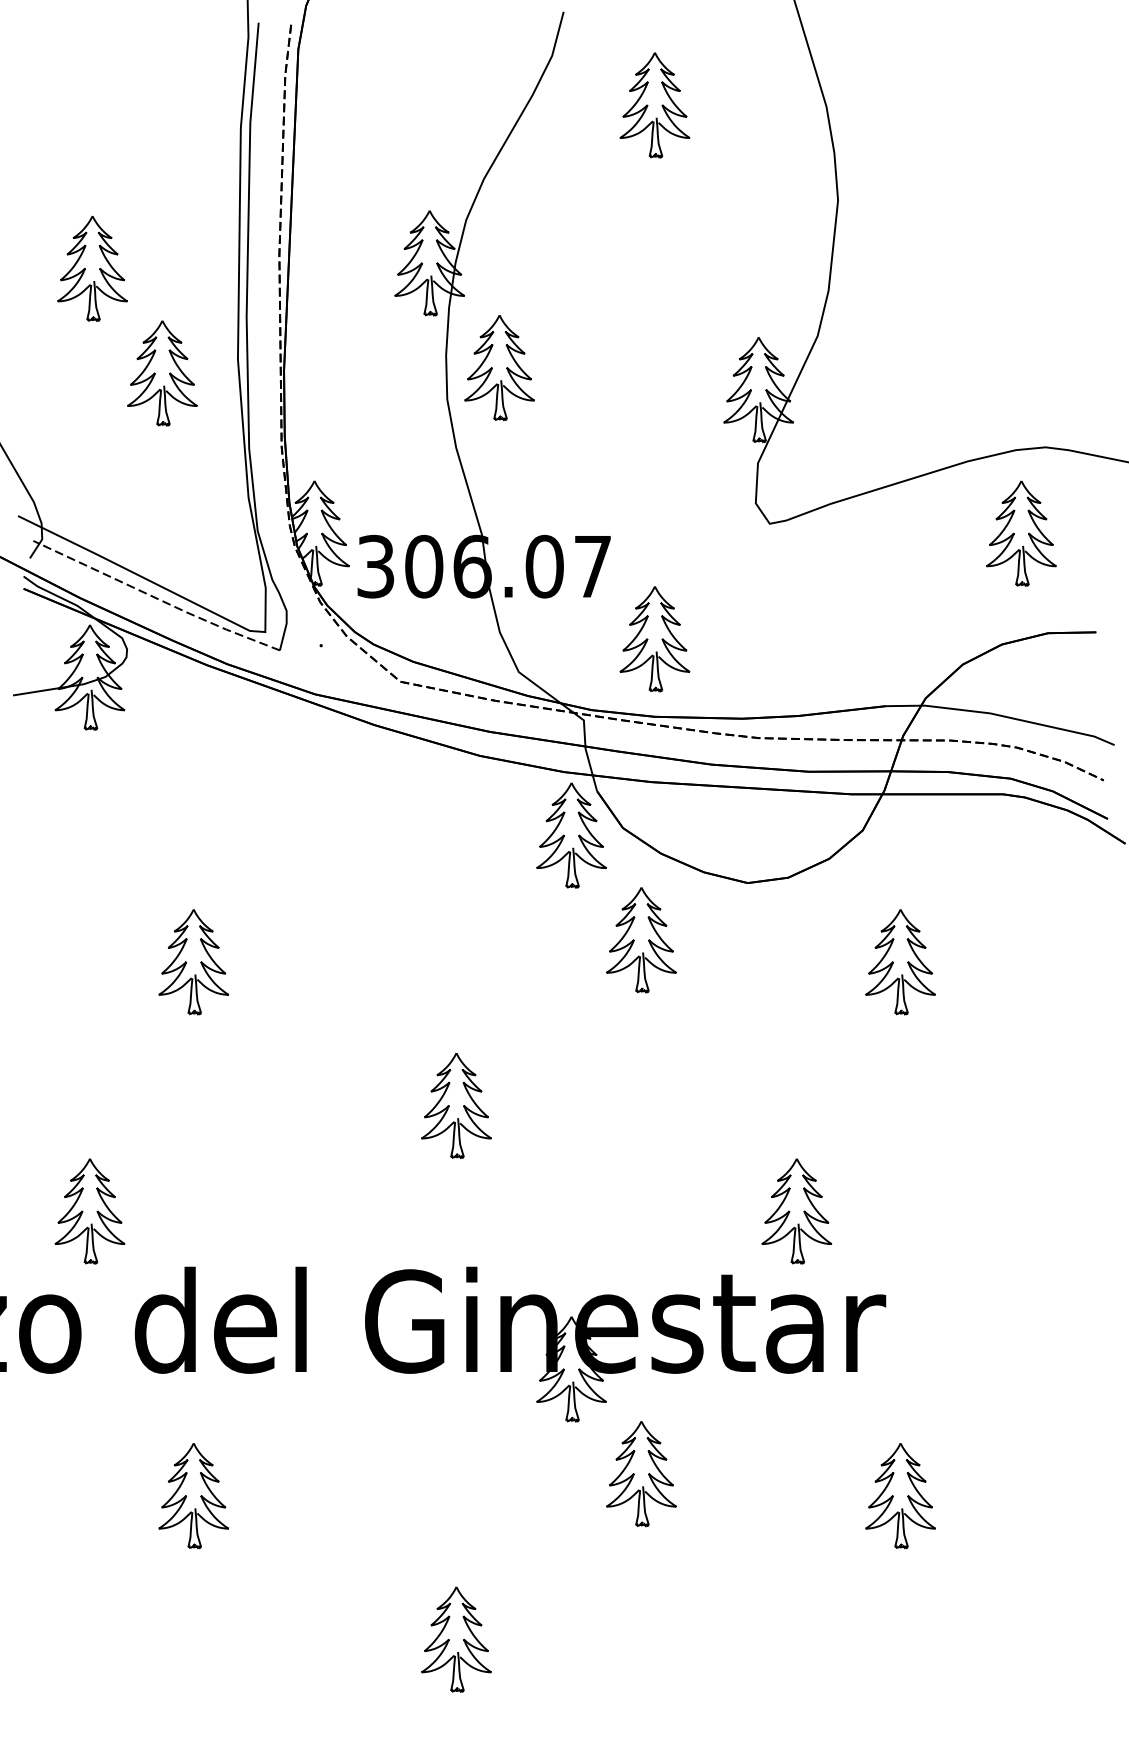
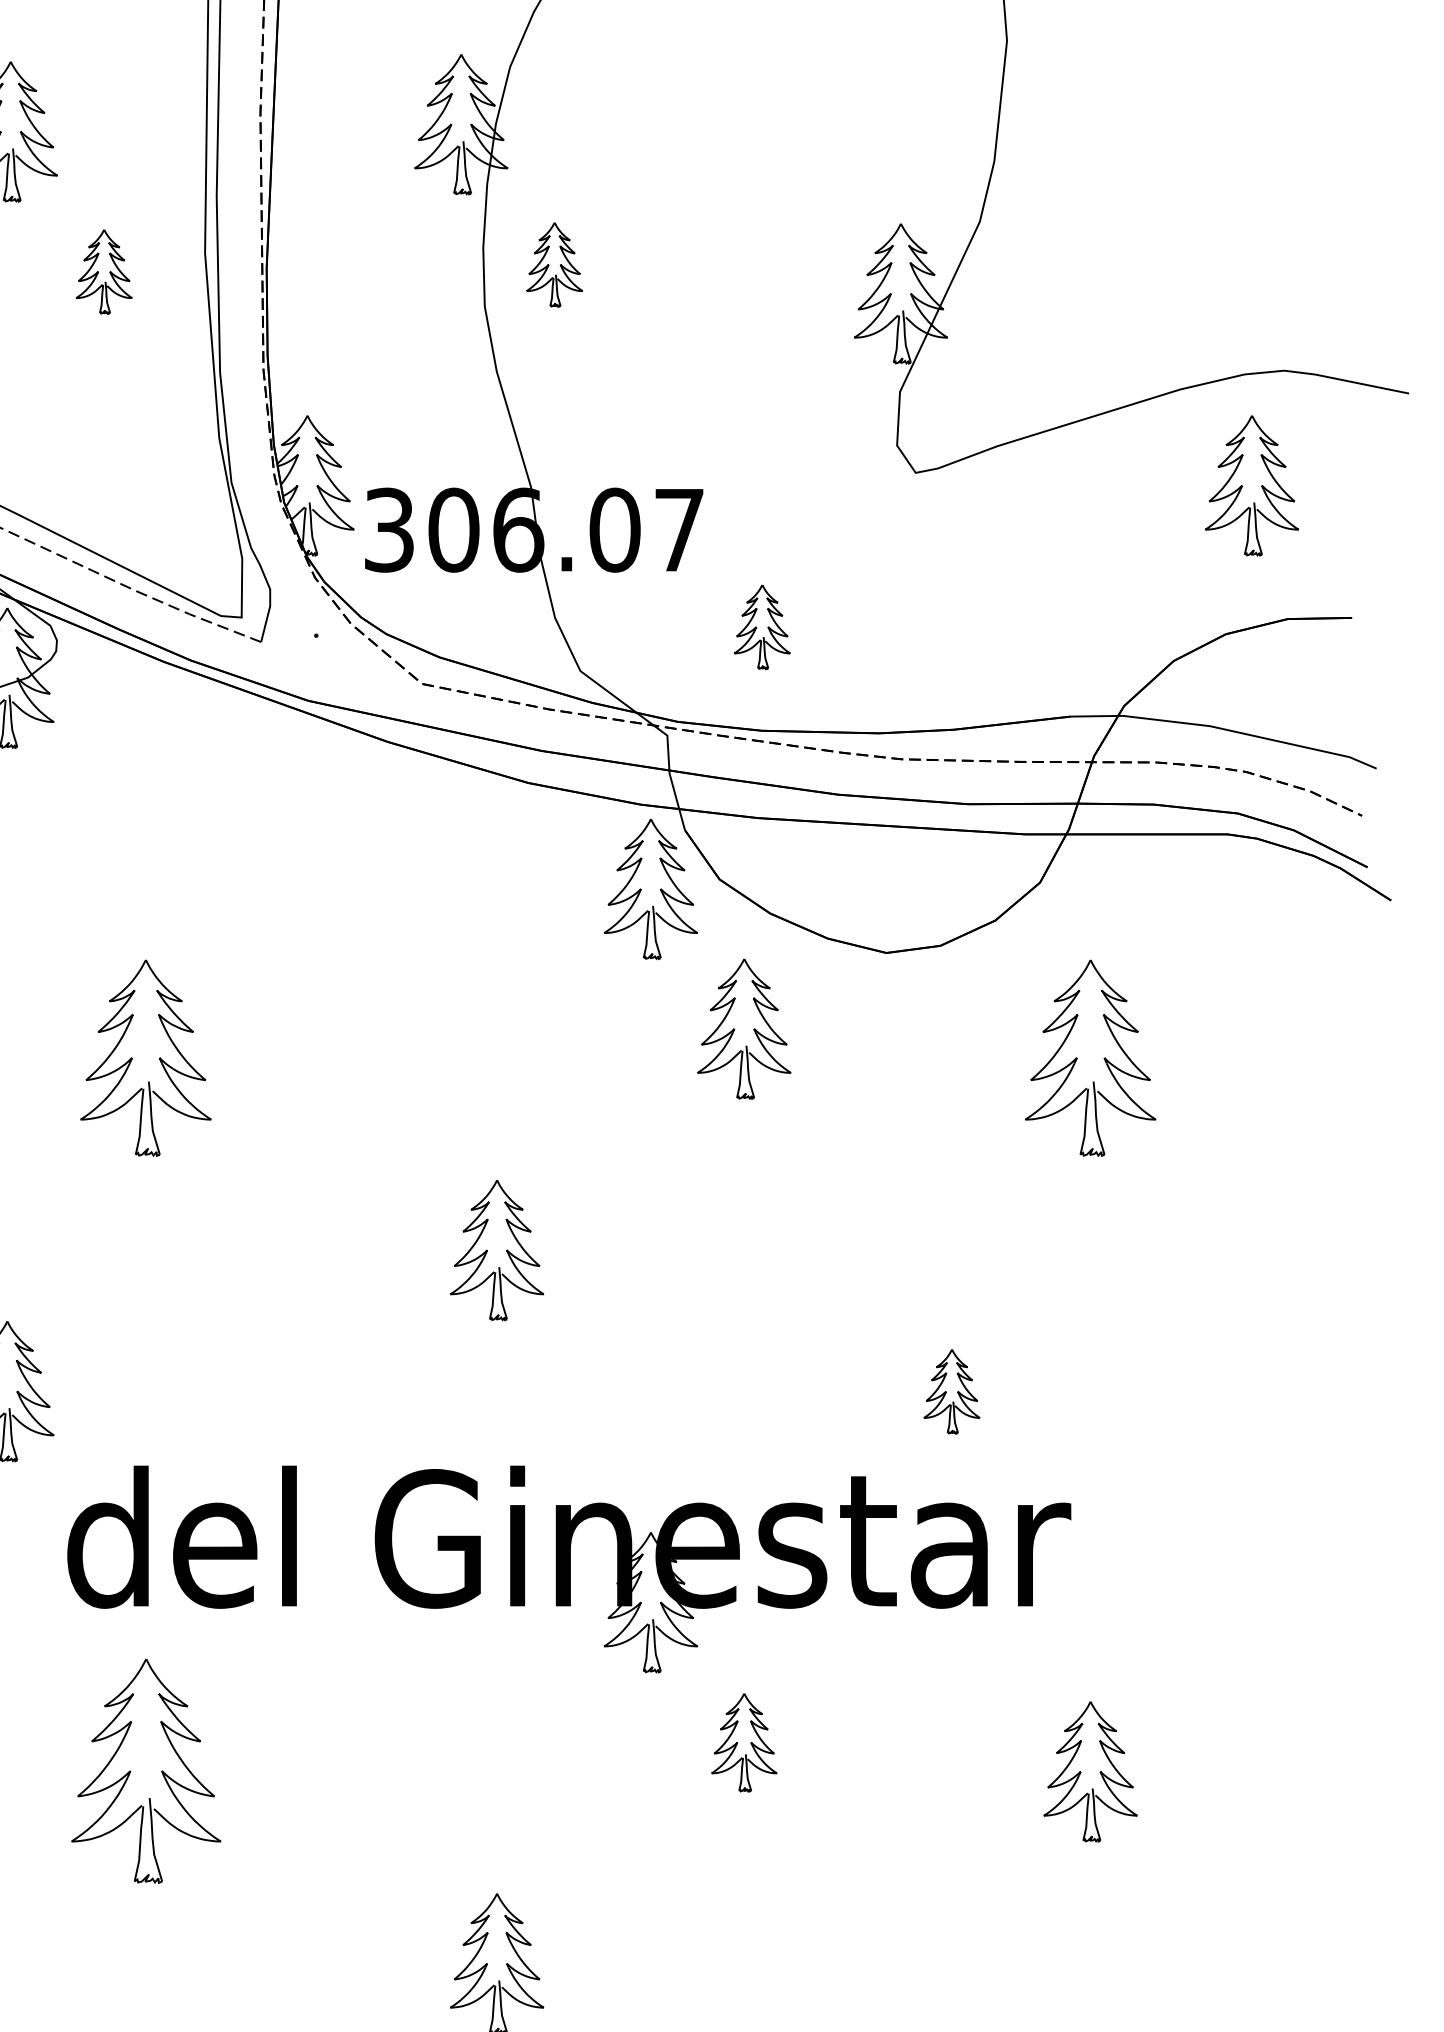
part: (499, 368) -> (554, 265), size x0.6
part: (162, 373) -> (104, 272), size x0.6
part: (654, 639) -> (761, 627), size x0.6
part: (193, 962) -> (145, 1059), size x1.4
part: (900, 962) -> (1090, 1059), size x1.4
part: (796, 1211) -> (951, 1391), size x0.6
part: (641, 1474) -> (744, 1743), size x0.7
part: (193, 1496) -> (145, 1772), size x1.6

